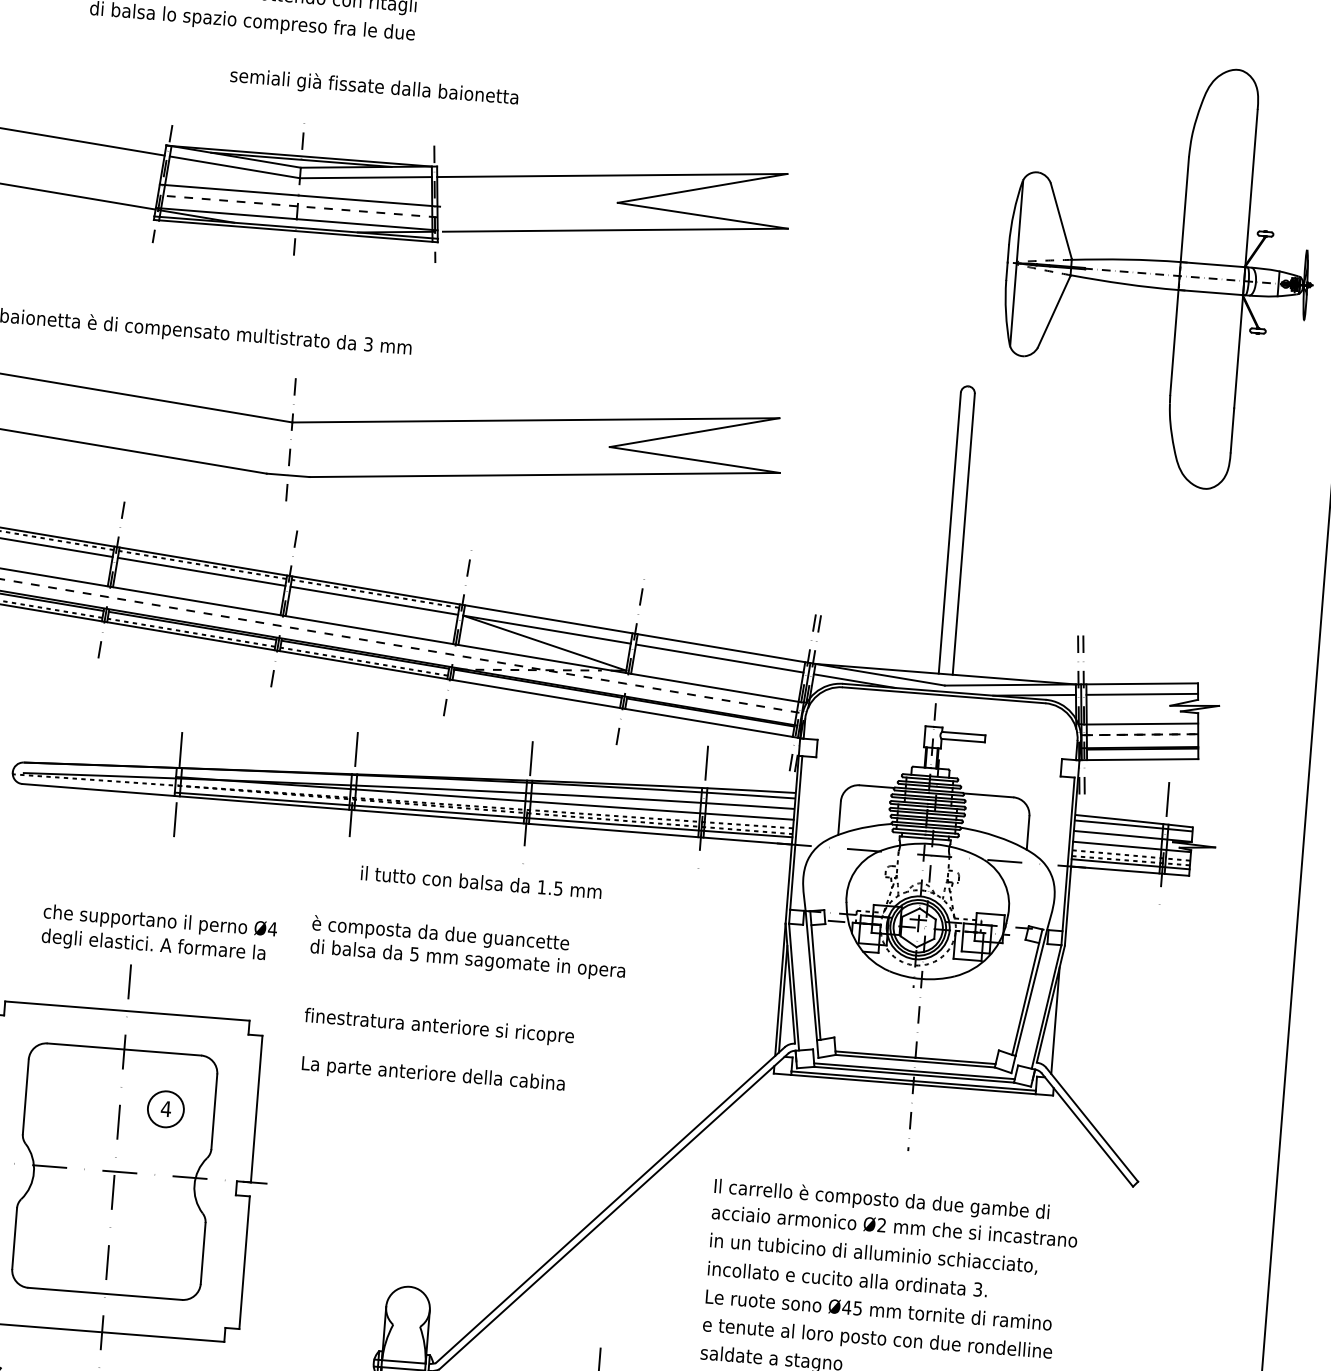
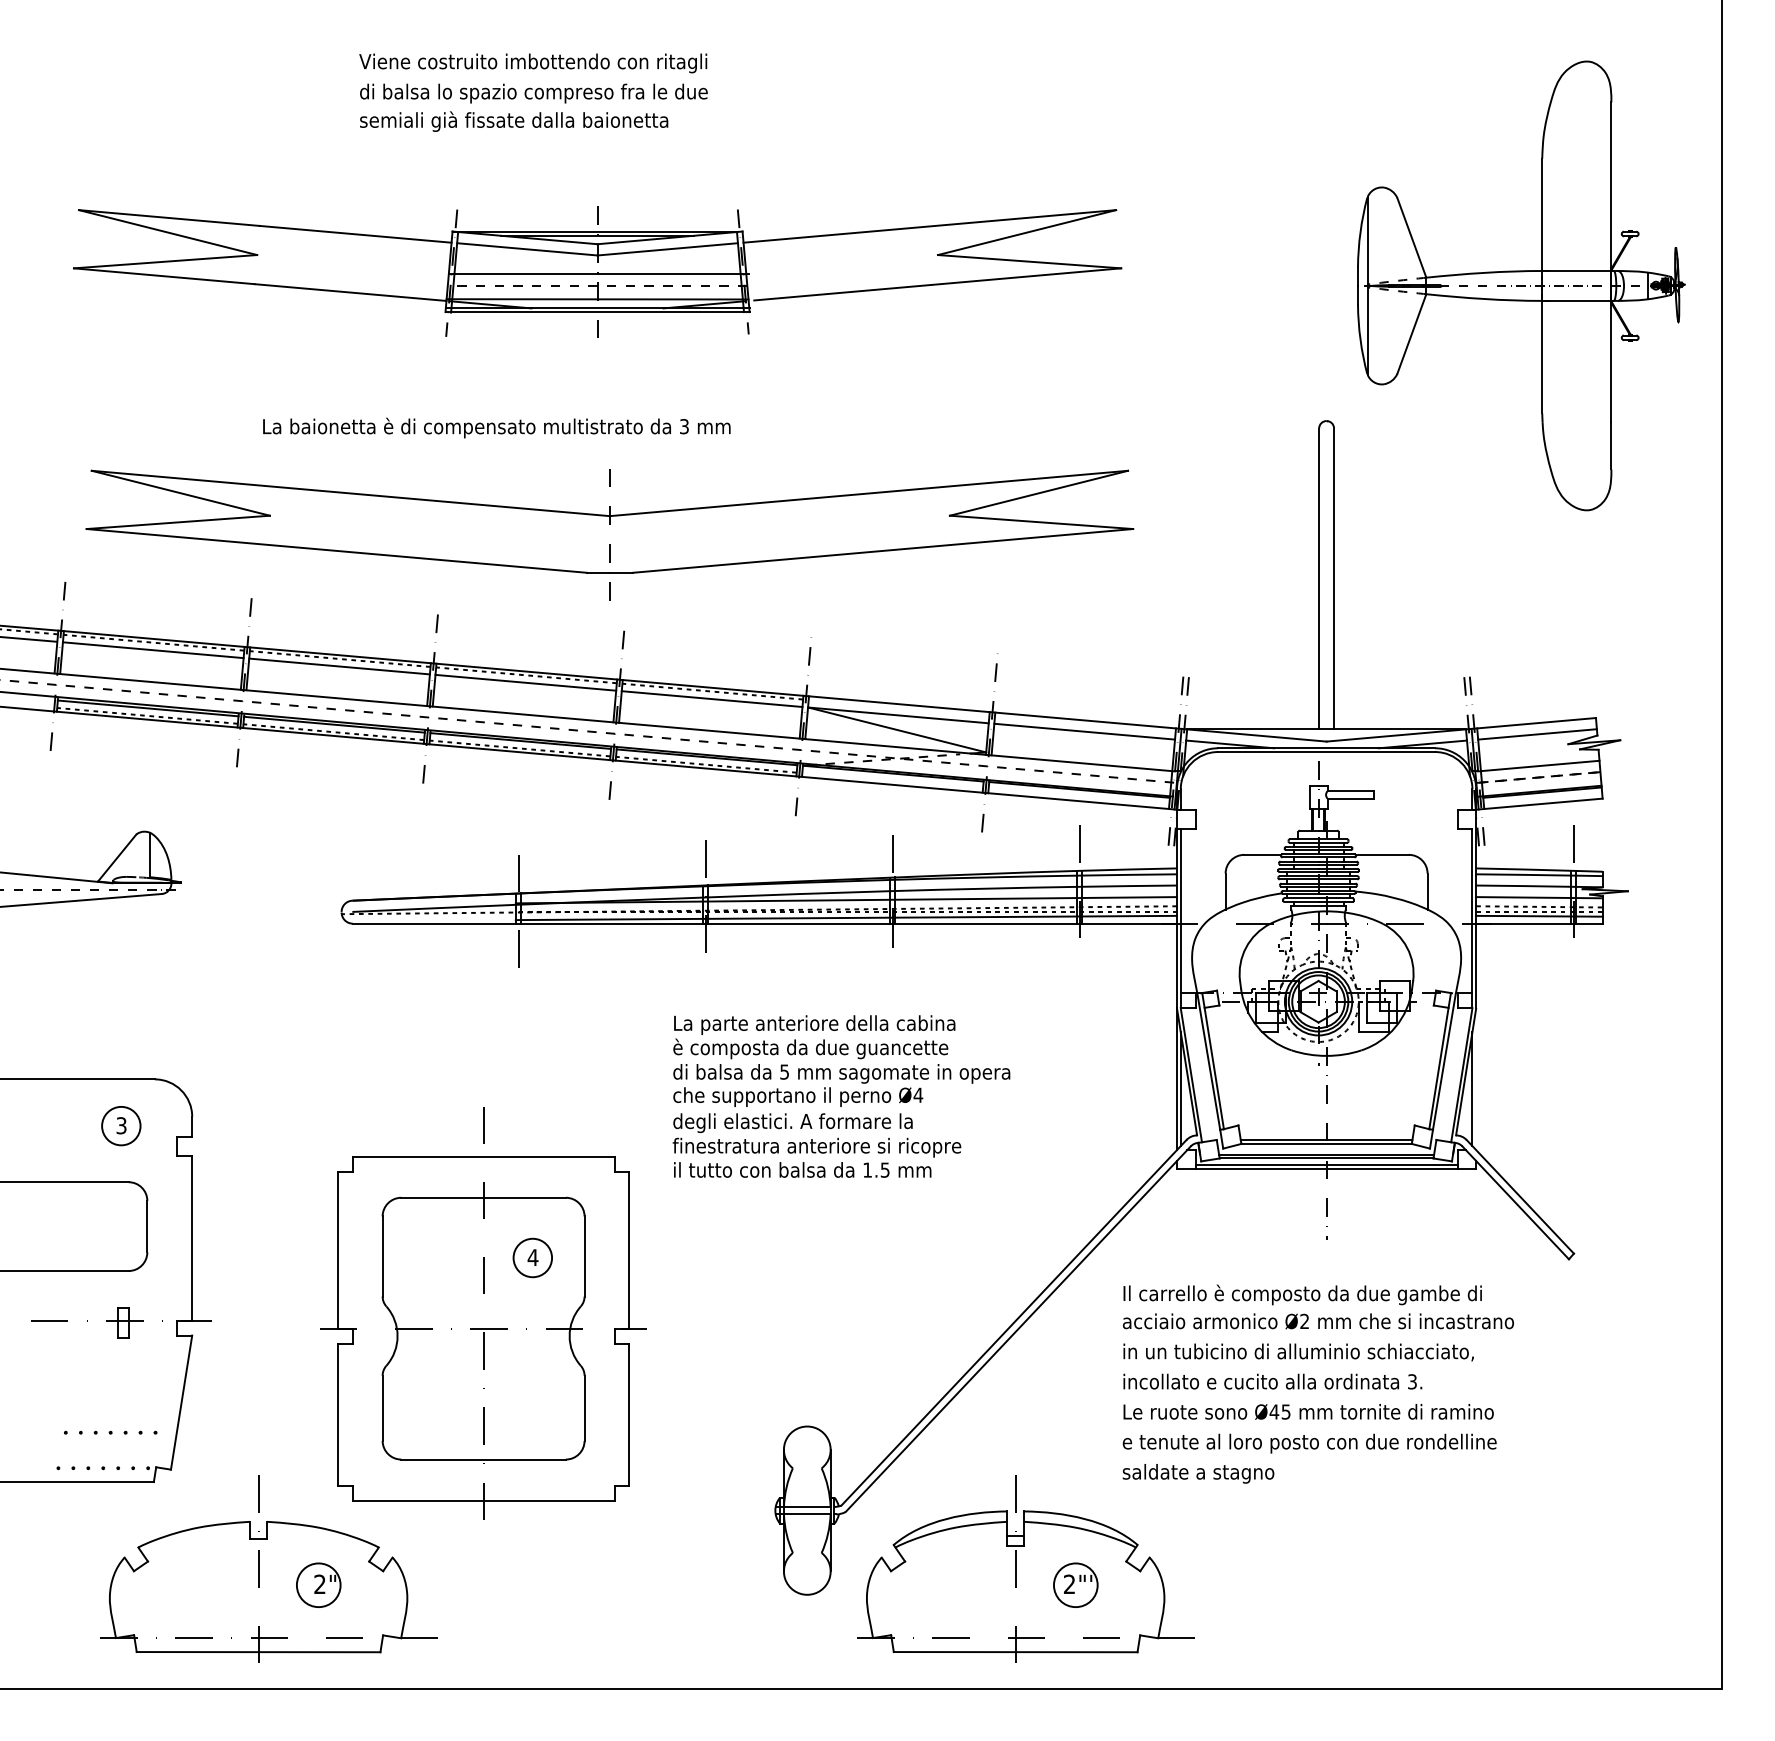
text: (374, 87) -> (514, 121), moved
text: (481, 881) -> (802, 1169), moved
text: (159, 934) -> (798, 1110), moved
text: (433, 1074) -> (814, 1024), moved

